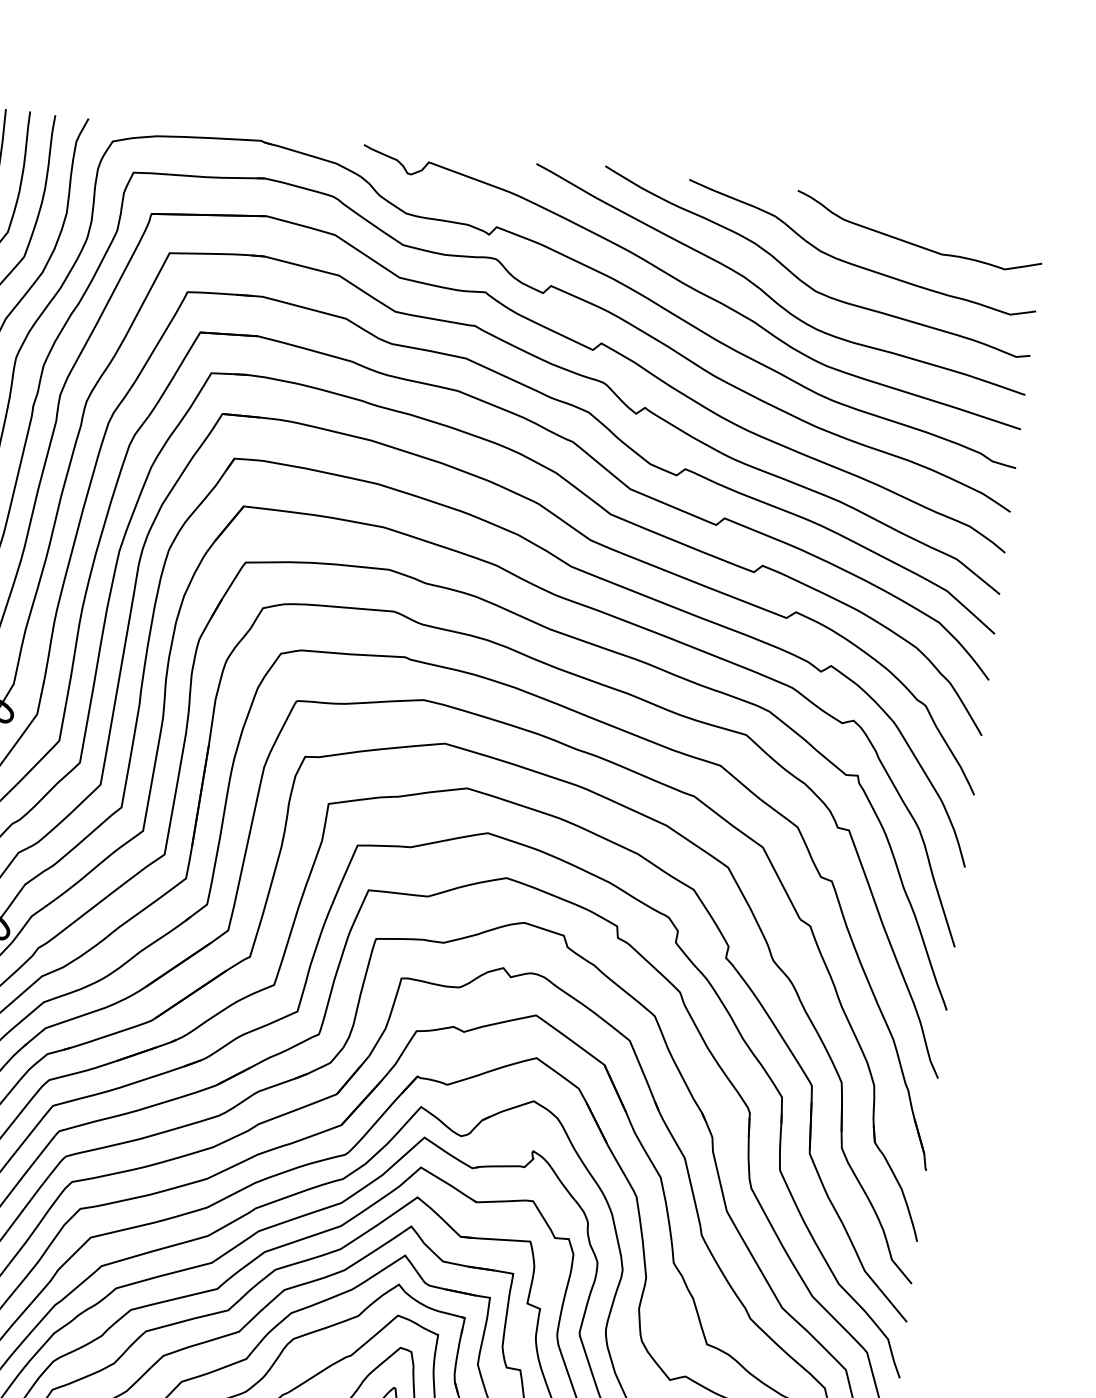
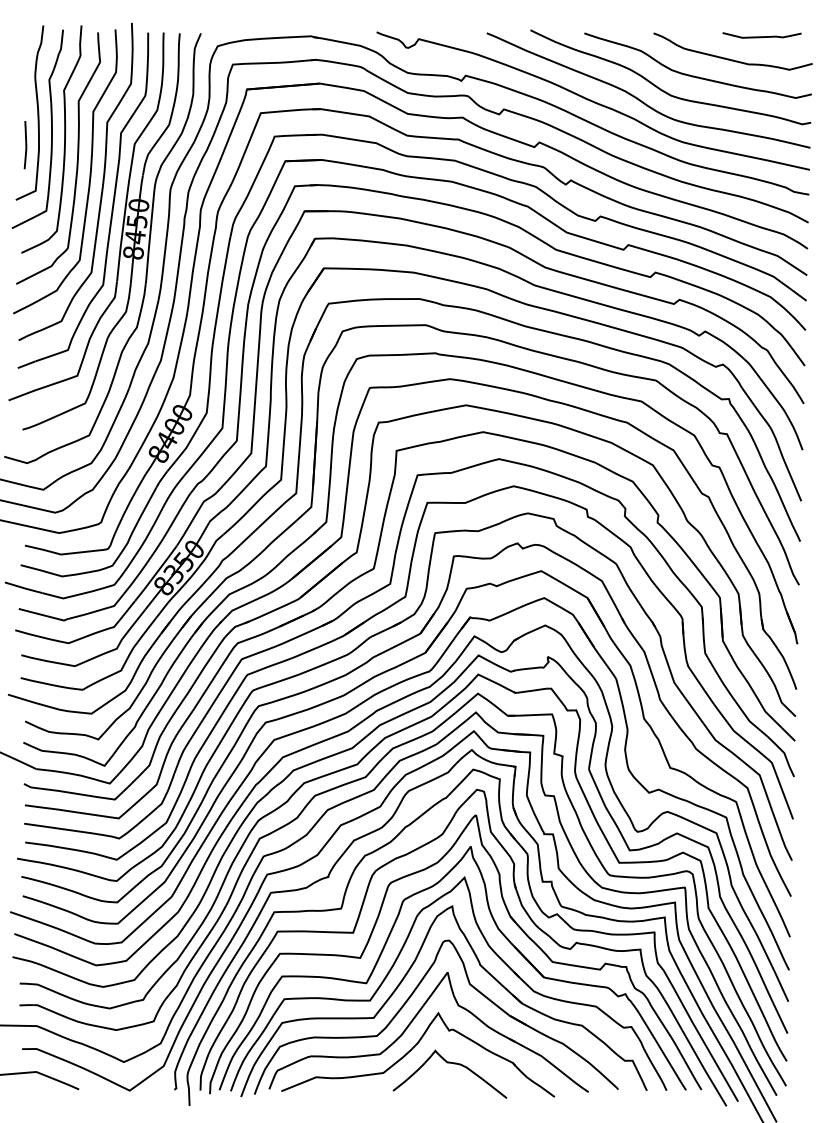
curve: (966, 212) -> (761, 36), added

